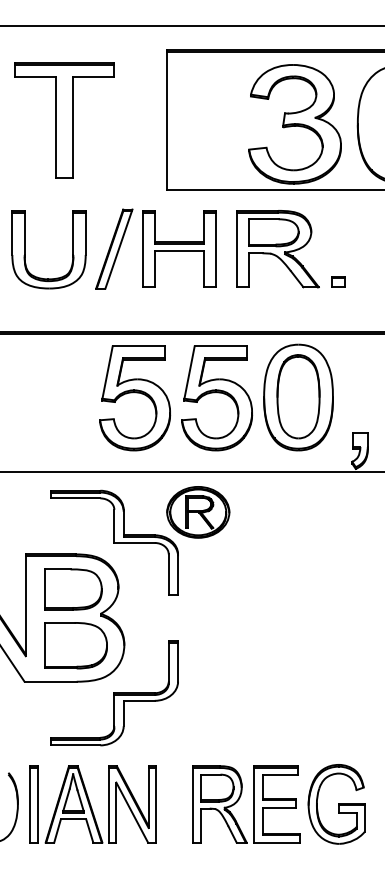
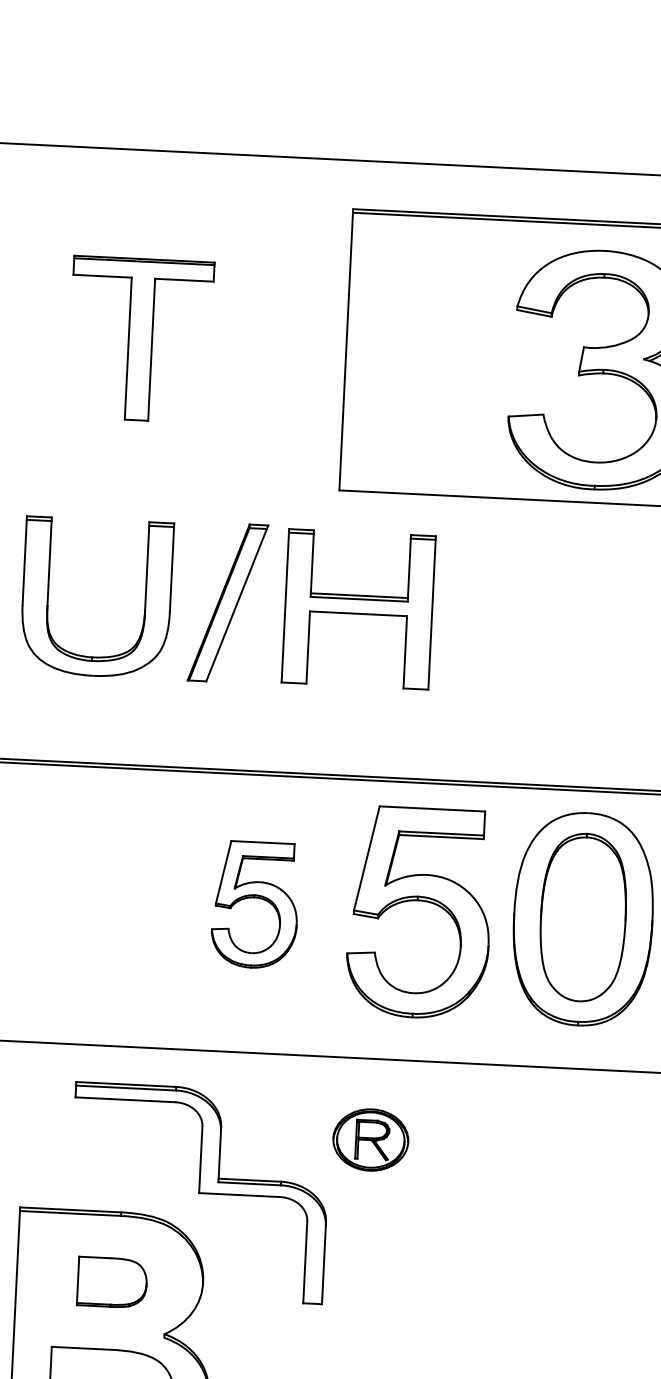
part: (64, 120) -> (140, 339), size x0.7
part: (277, 249) -> (555, 619), removed
part: (135, 398) -> (255, 905), size x0.6
part: (198, 512) -> (371, 1140), size x0.6
part: (73, 589) -> (112, 1282), size x0.6

